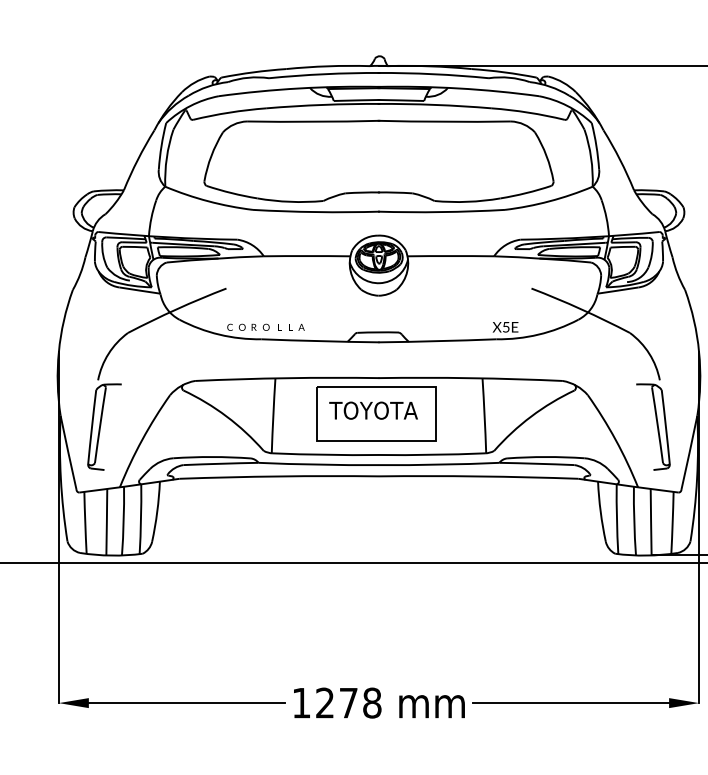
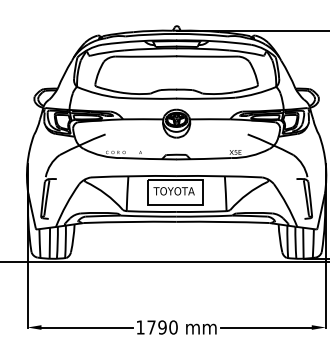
text: (348, 703) -> (162, 327), 1278 -> 1790

